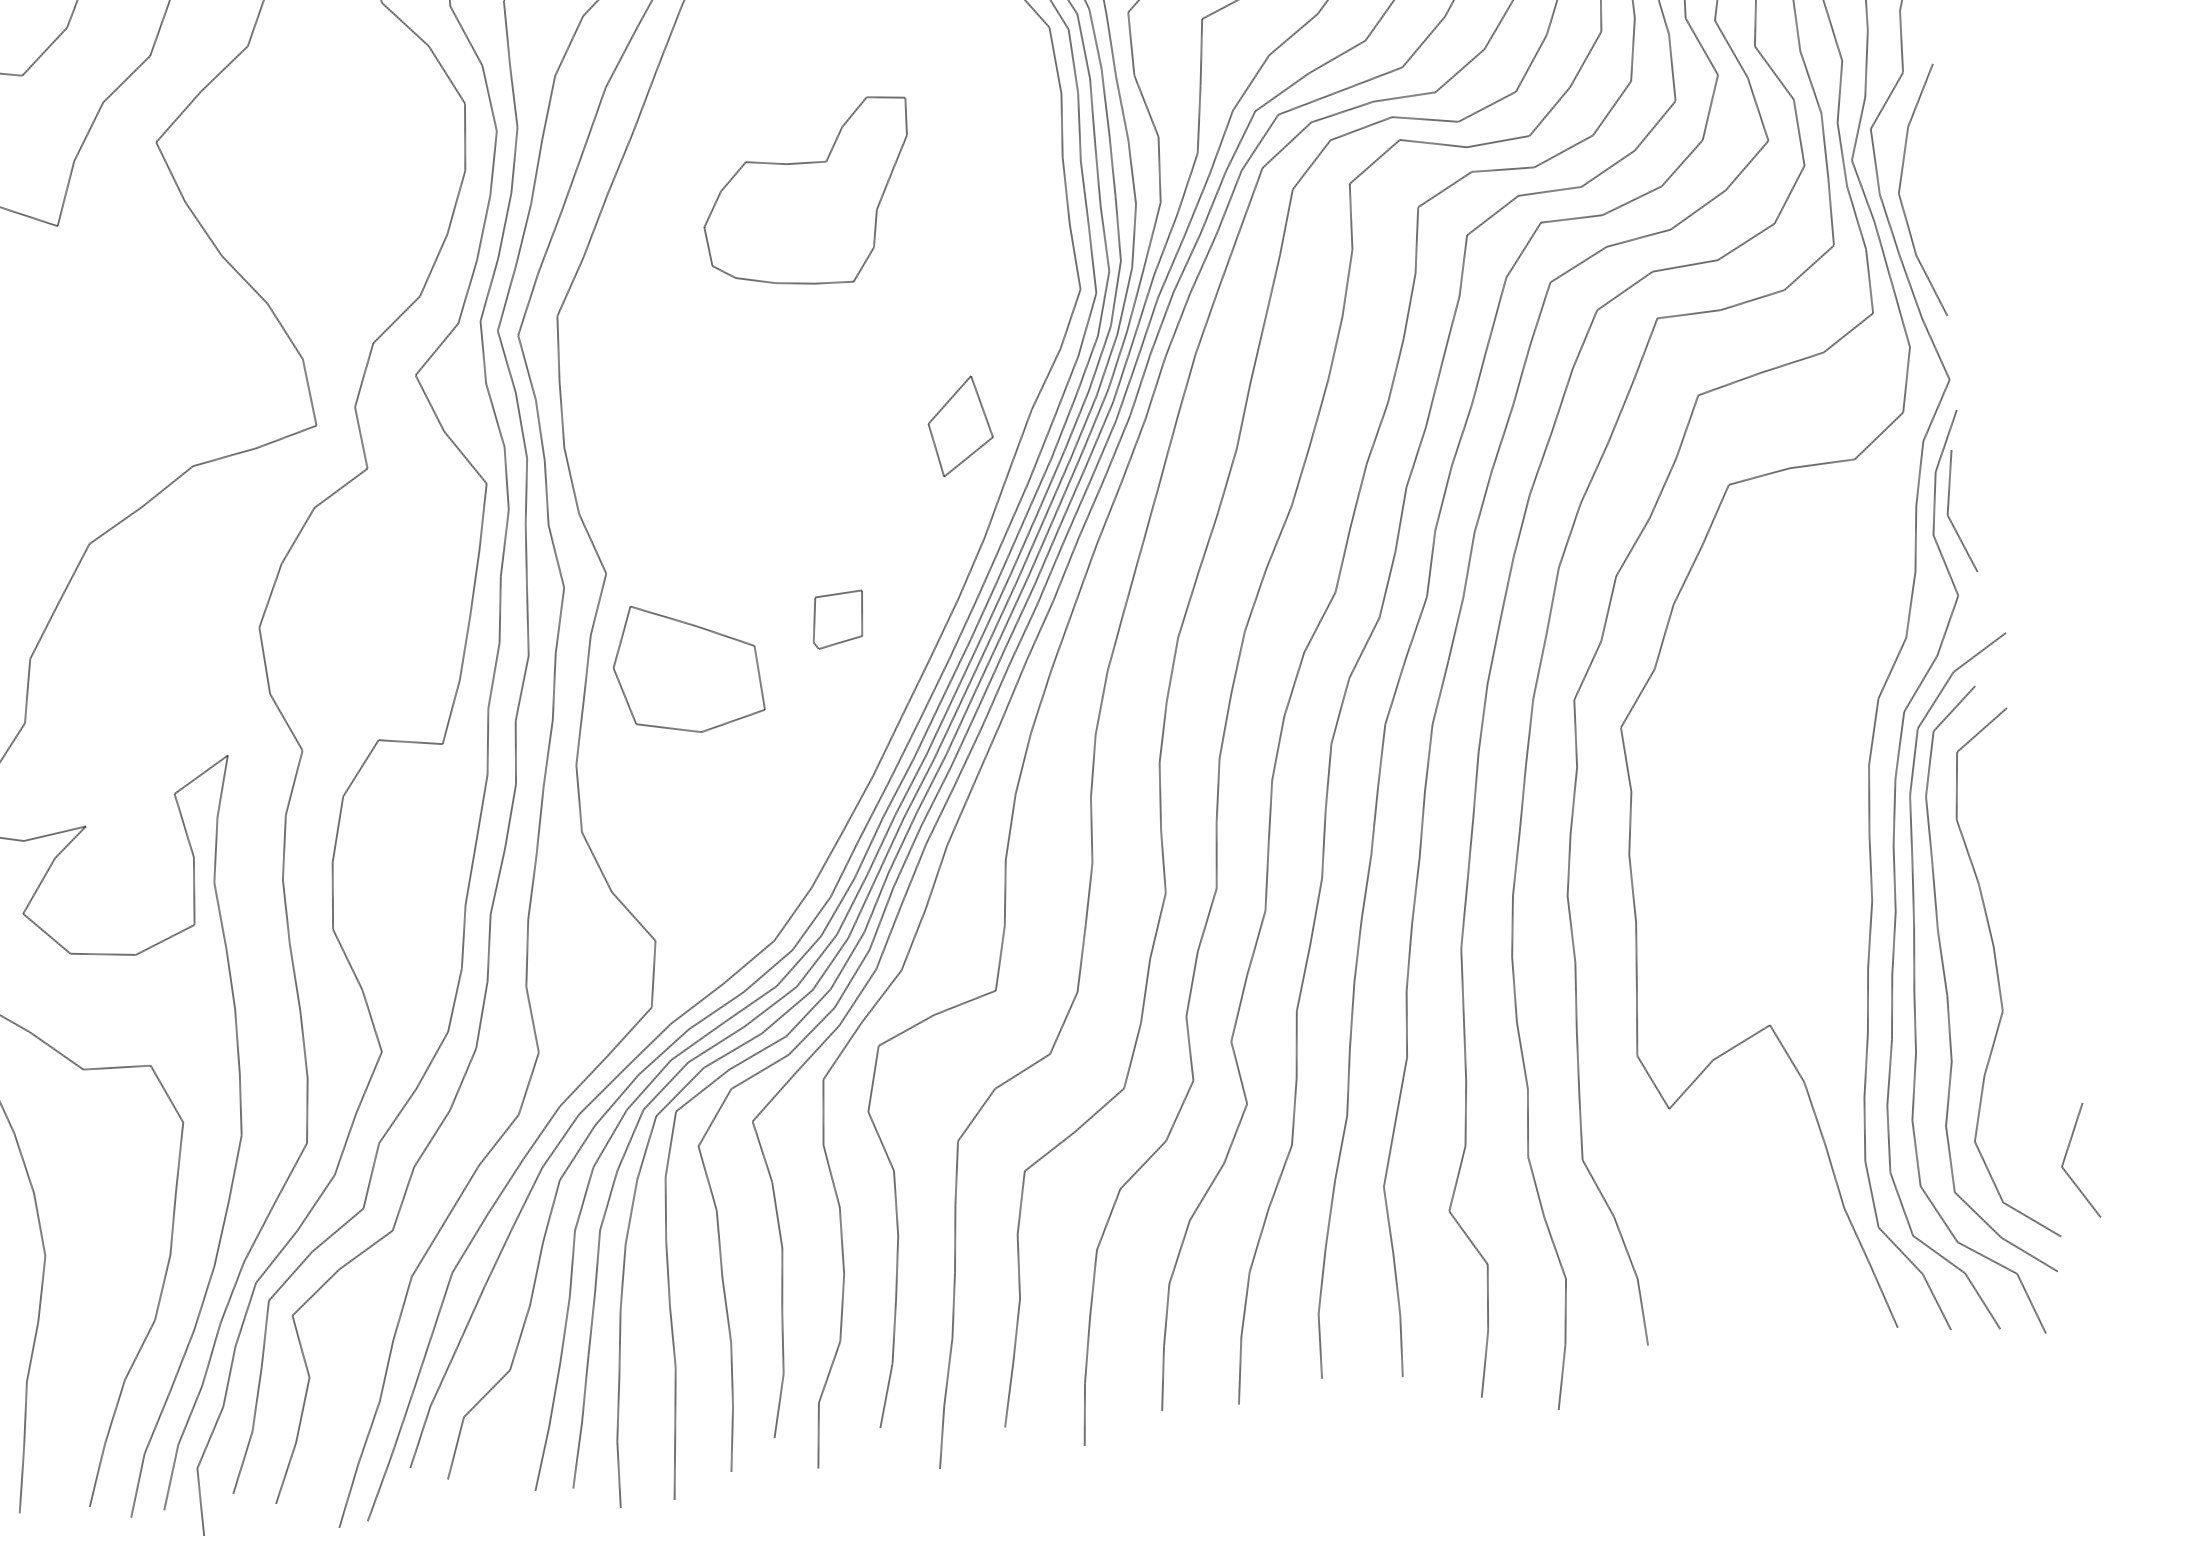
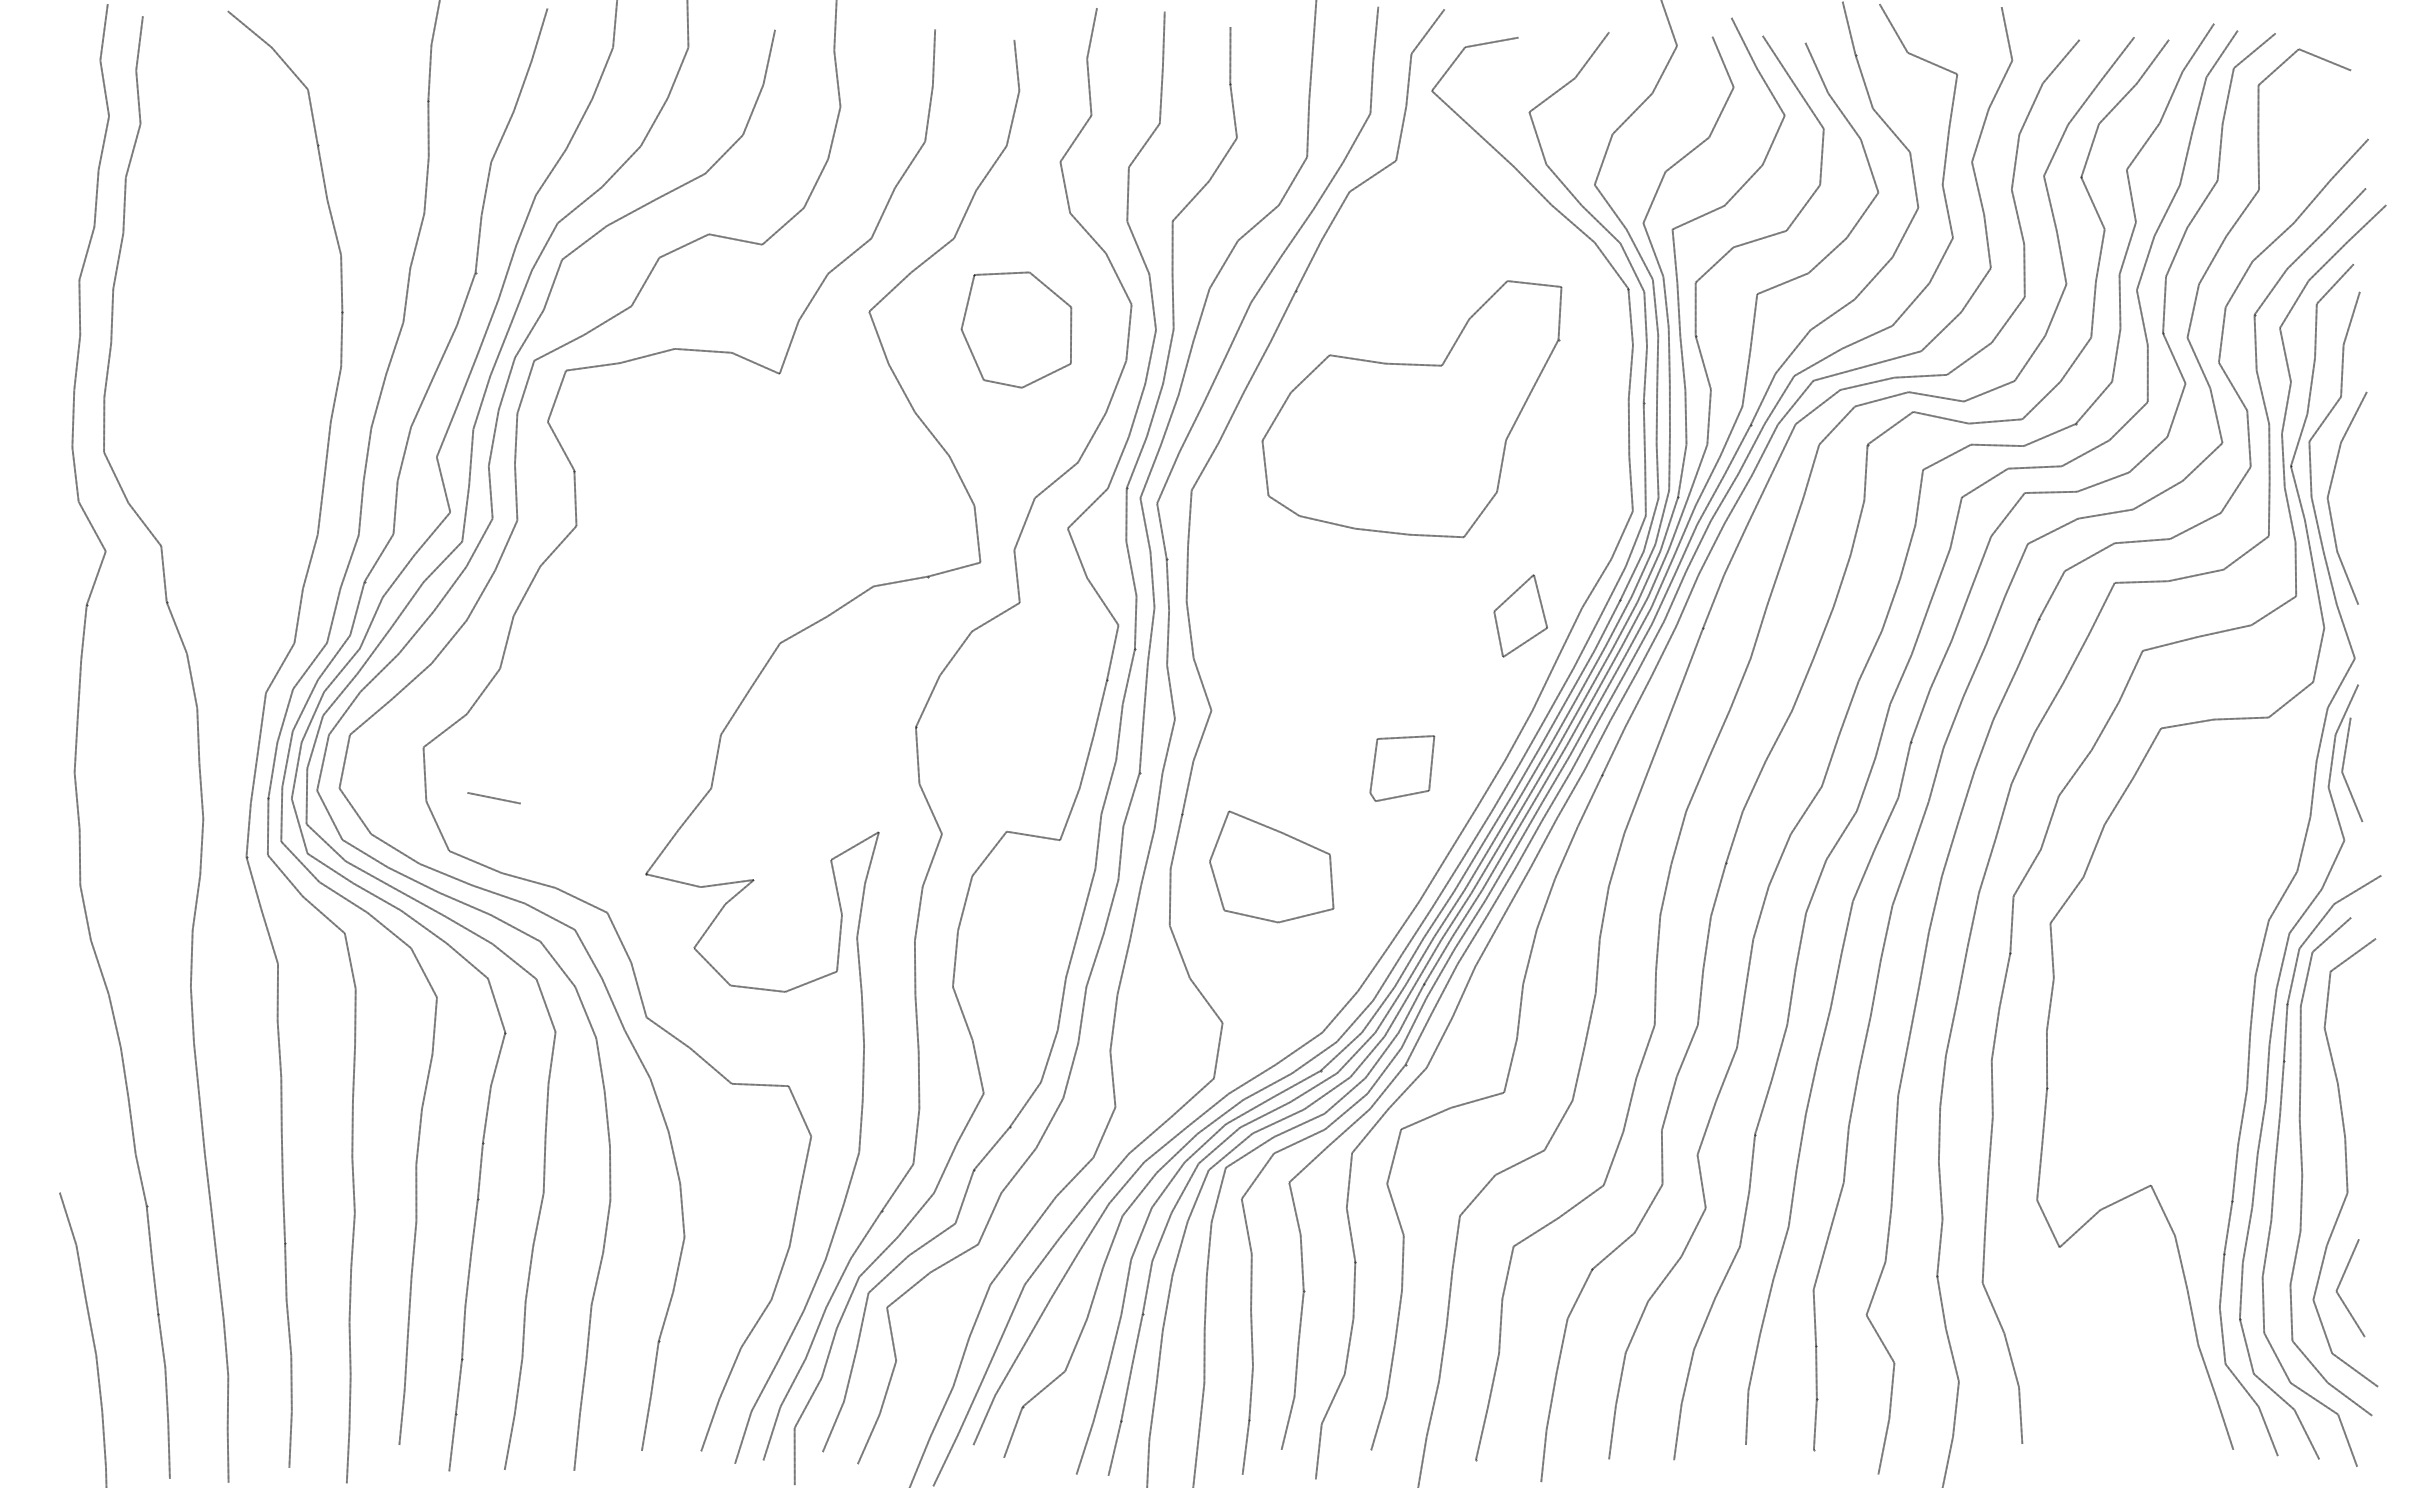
part: (332, 146) -> (1016, 329), added
part: (807, 193) -> (1411, 408), size x1.67
part: (838, 619) -> (1402, 768), size x1.43
part: (686, 666) -> (1271, 866), moved
line: (2066, 1158) -> (2340, 1284), moved

